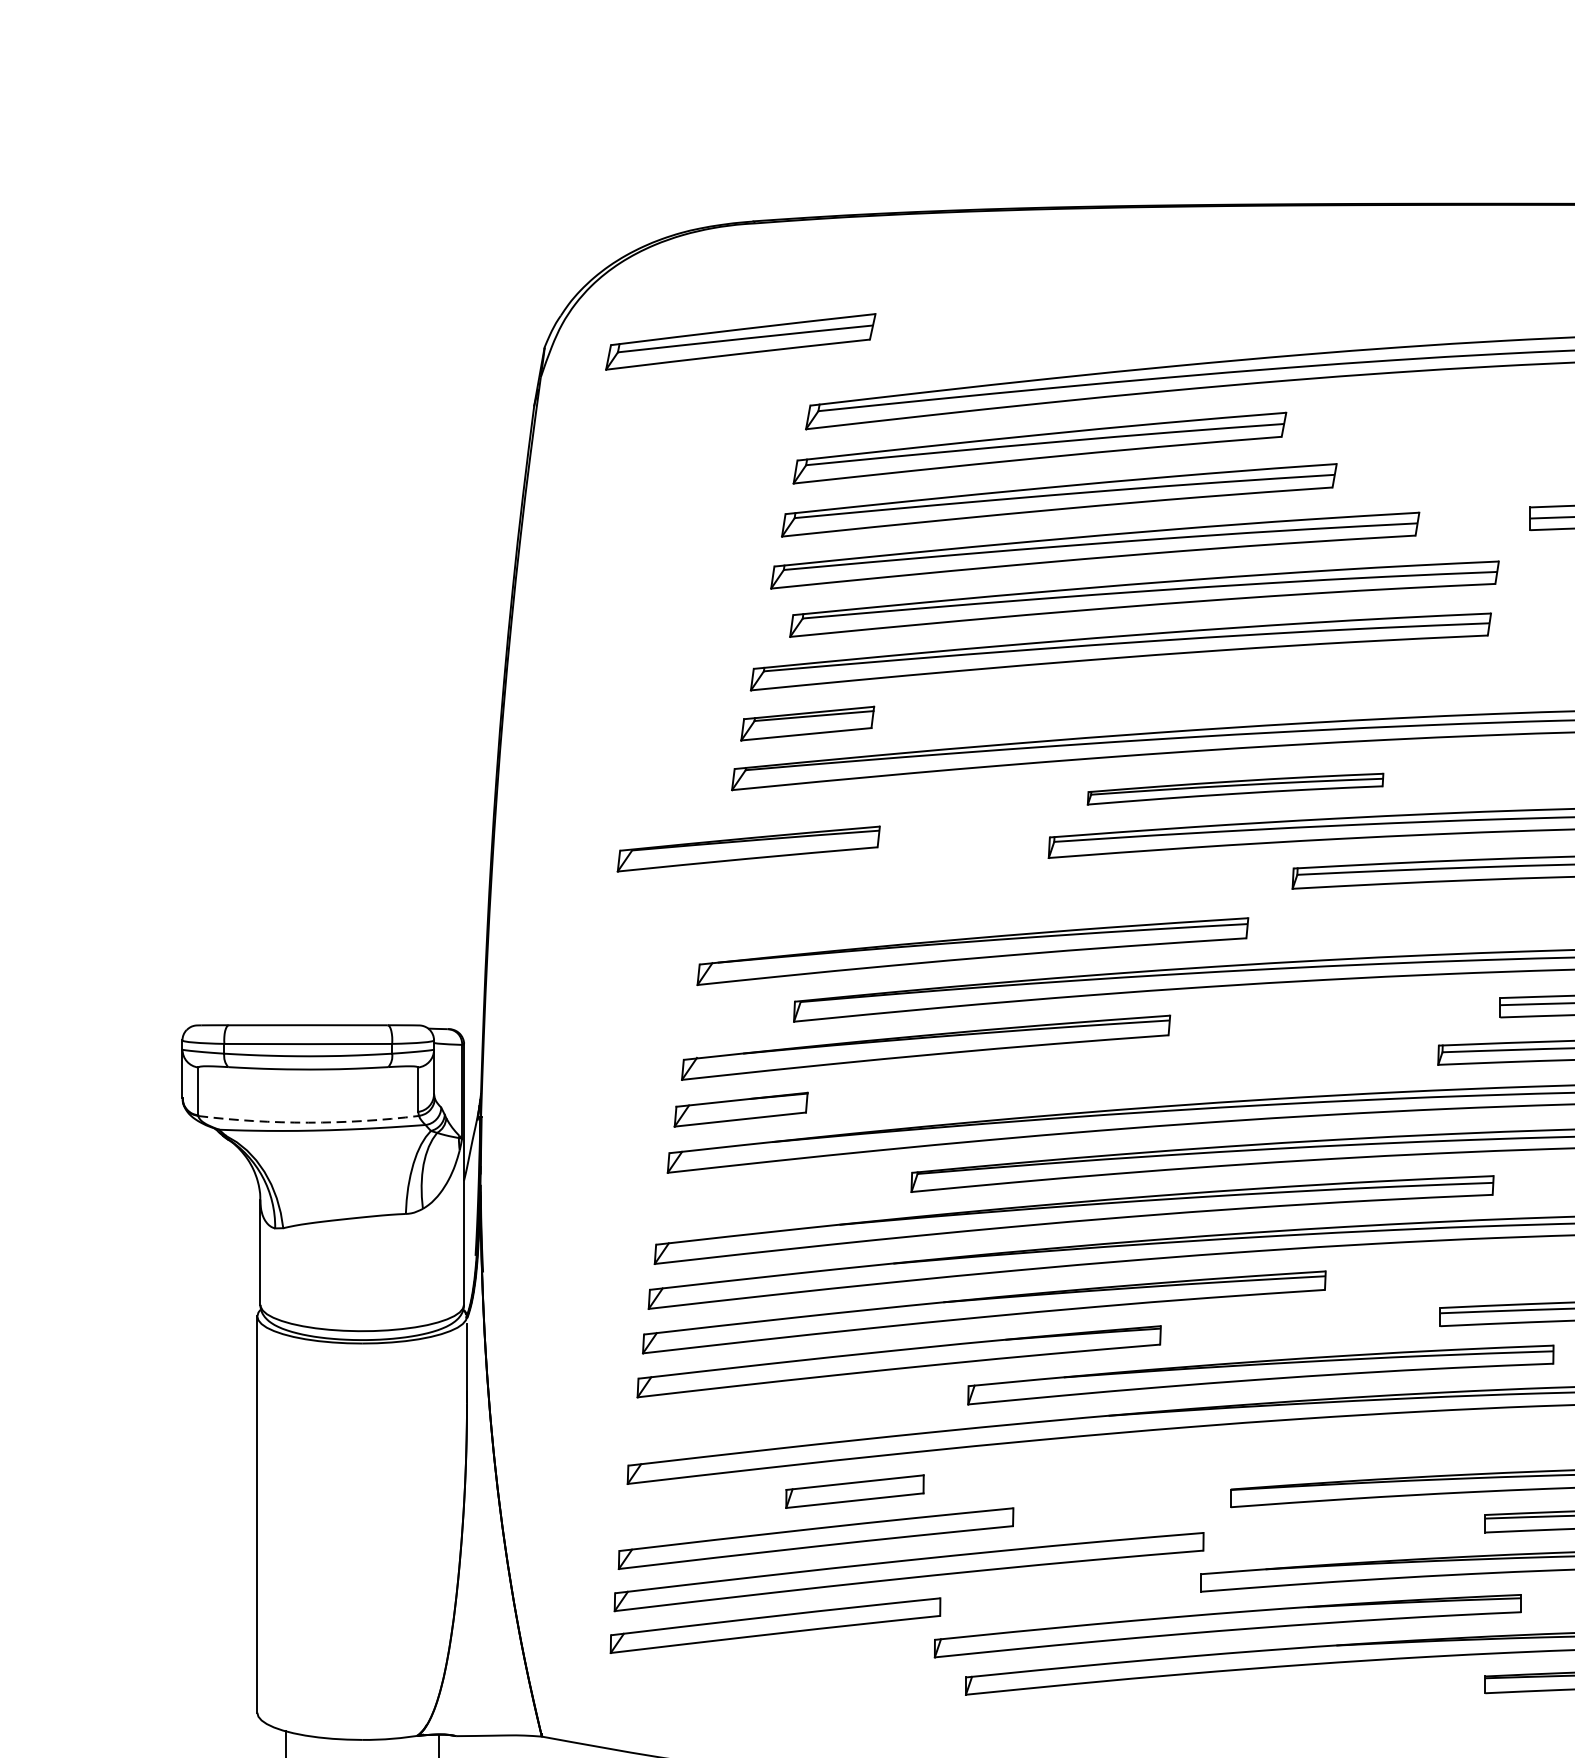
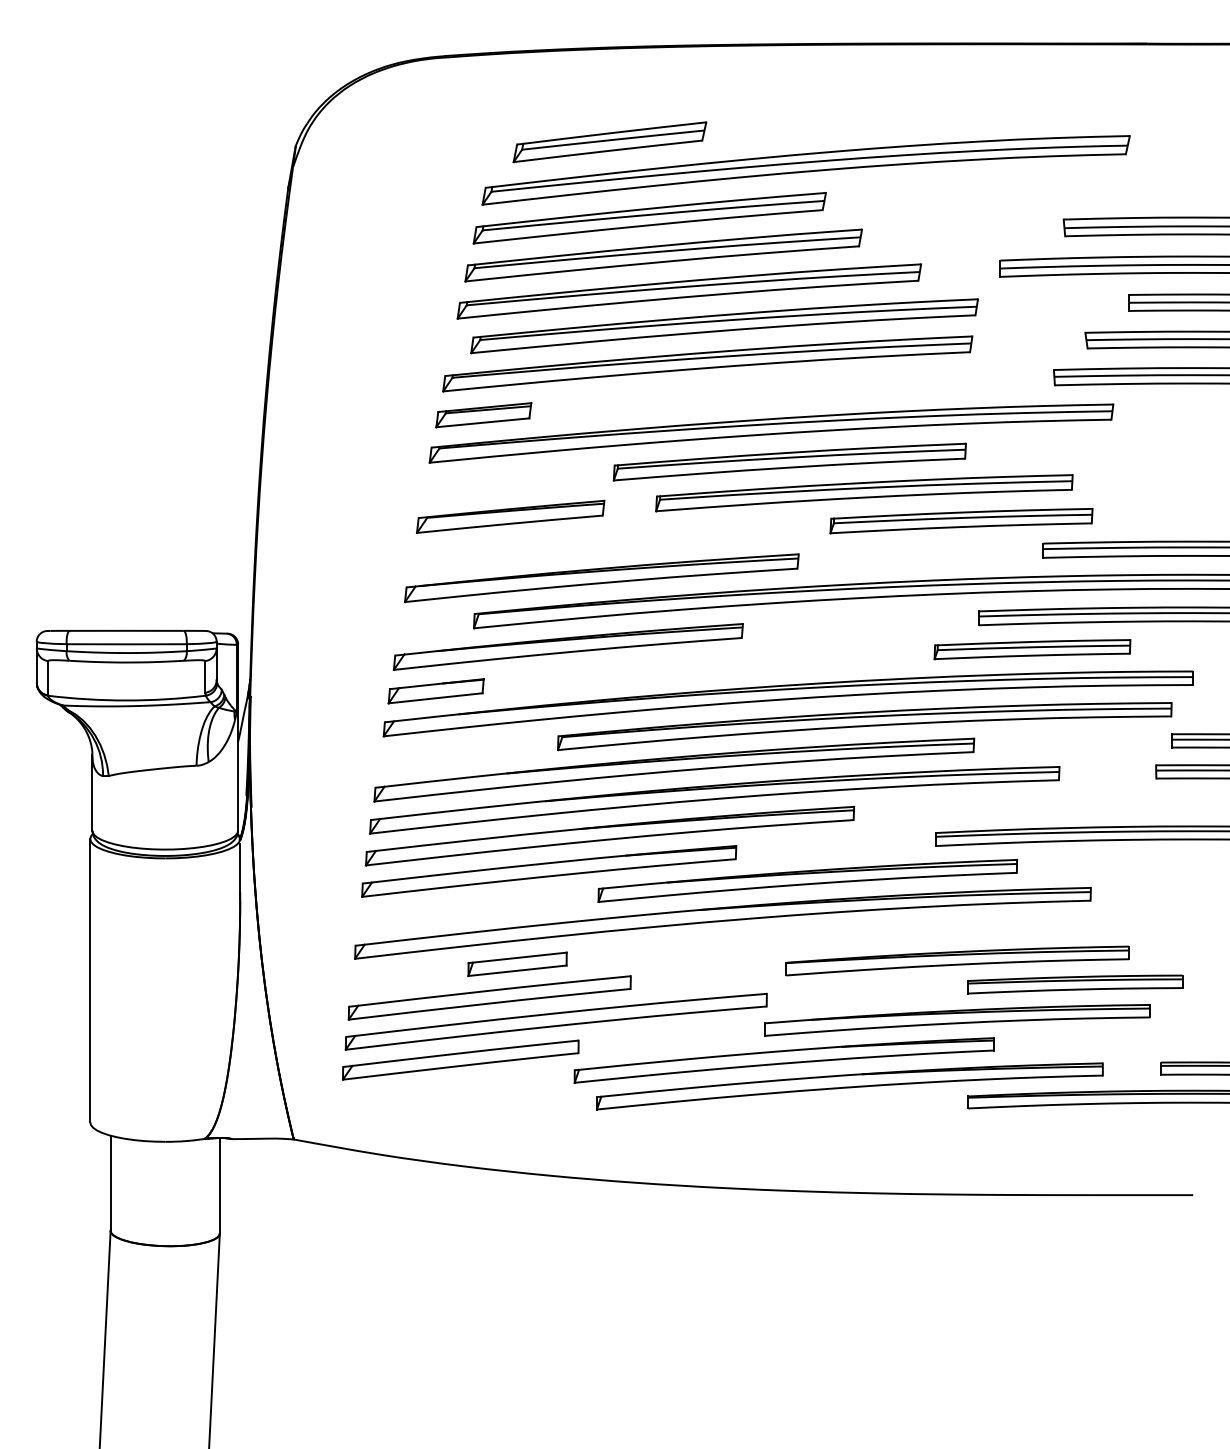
part: (740, 342) -> (609, 142), moved
part: (1235, 788) -> (789, 461), size x1.67
part: (748, 848) -> (510, 516), moved
arc: (307, 1122) -> (126, 700), dashed -> solid

